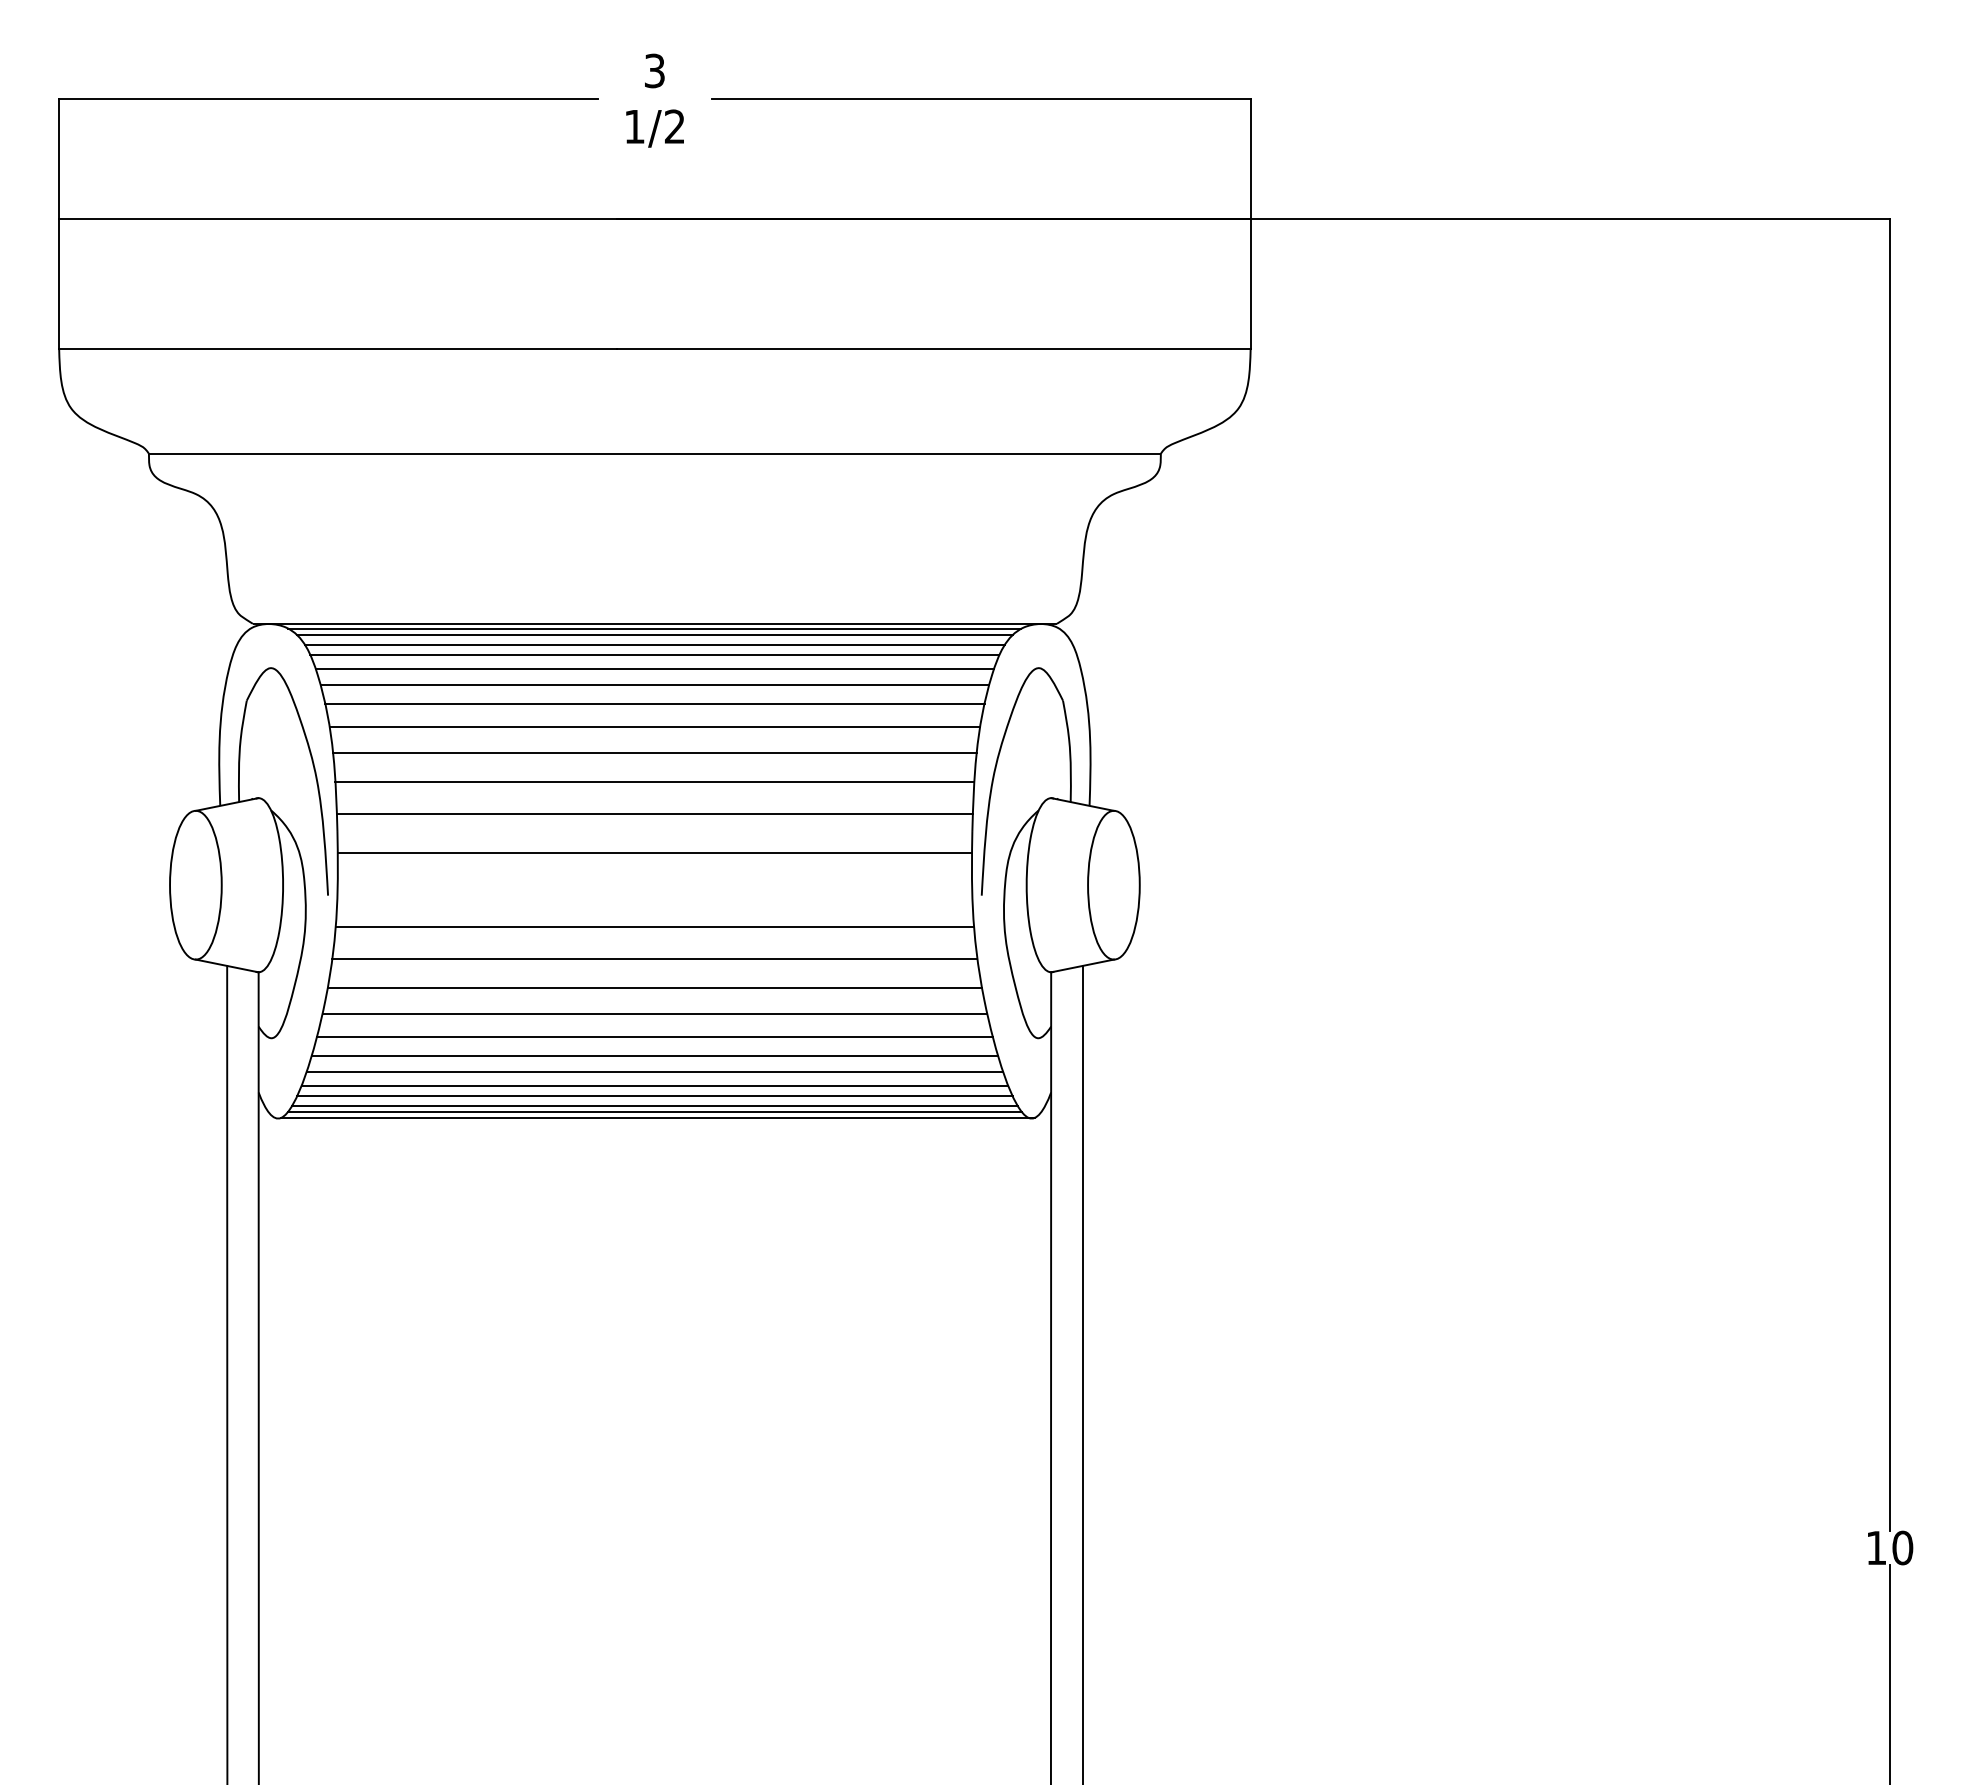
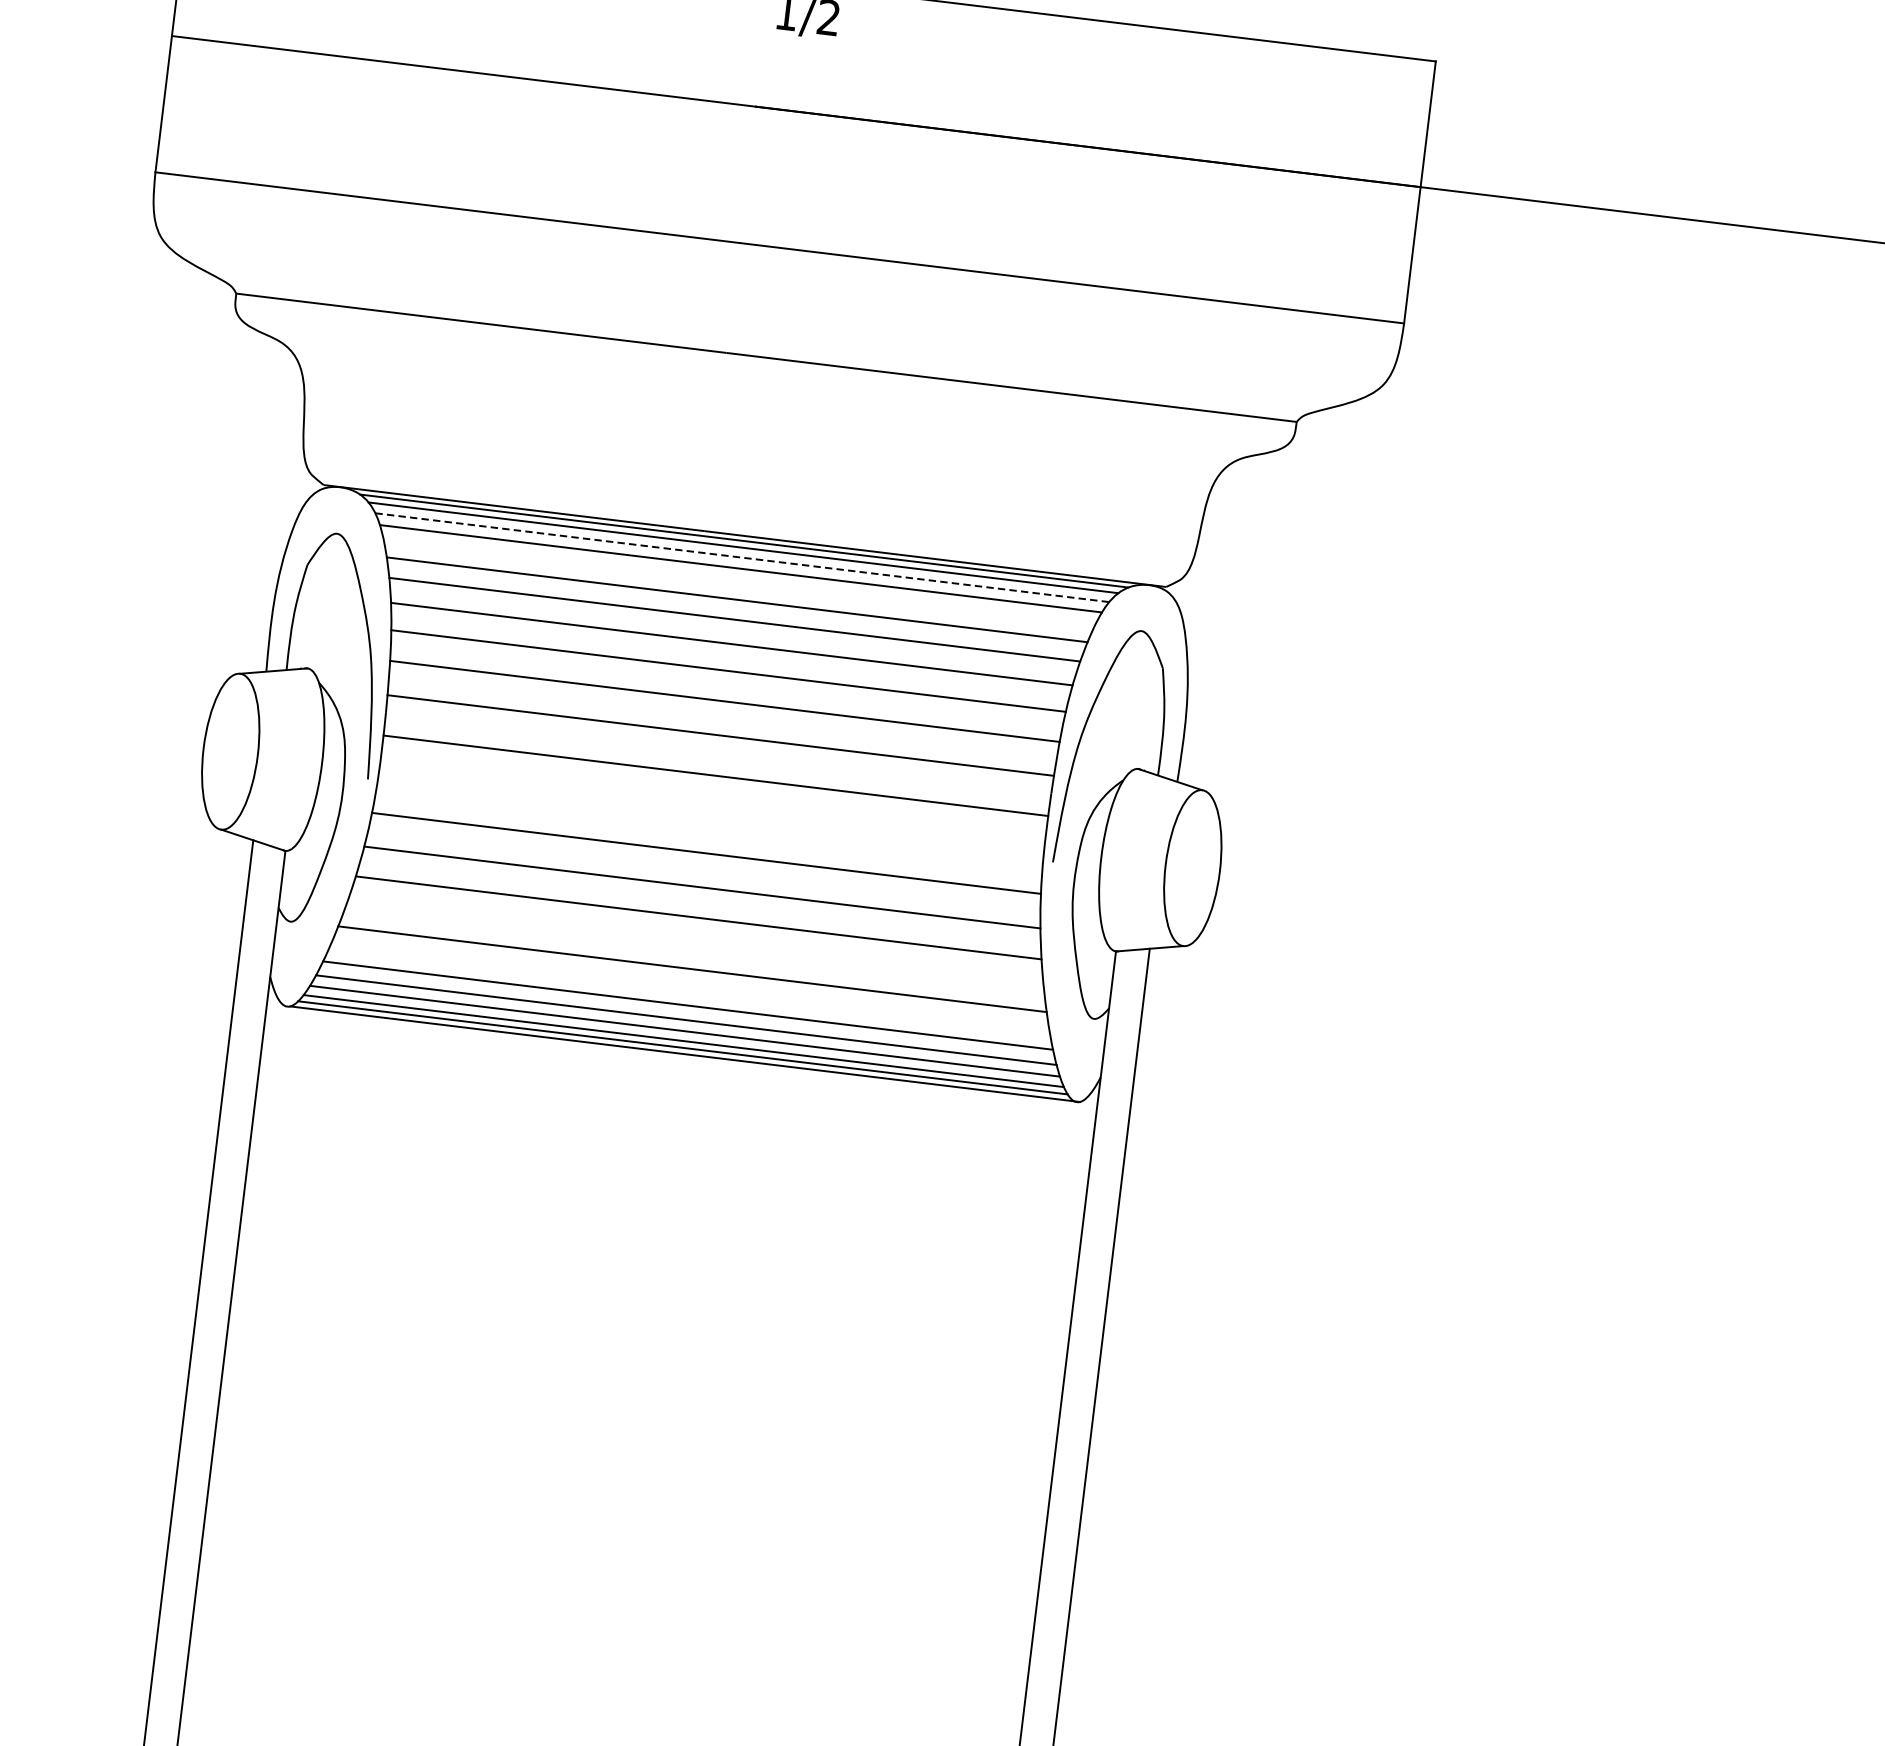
line: (655, 644) -> (742, 557), solid -> dashed
line: (654, 668) -> (738, 582), removed
line: (654, 1013) -> (695, 944), removed
line: (654, 1056) -> (689, 989), removed

